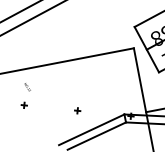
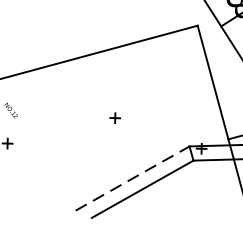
part: (77, 110) -> (114, 117), moved
line: (92, 129) -> (133, 177), solid -> dashed

